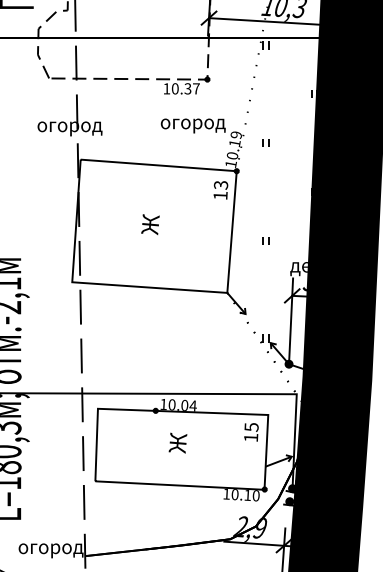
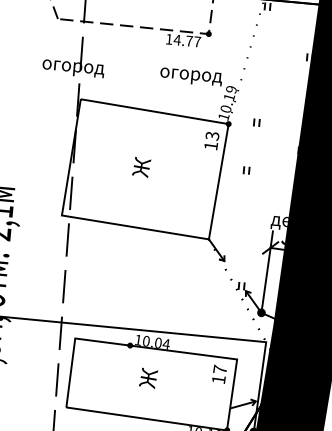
text: (181, 88) -> (183, 40), 10.37 -> 14.77
part: (265, 142) -> (256, 122), moved
part: (265, 240) -> (246, 170), moved
text: (251, 426) -> (220, 368), 15 -> 17

